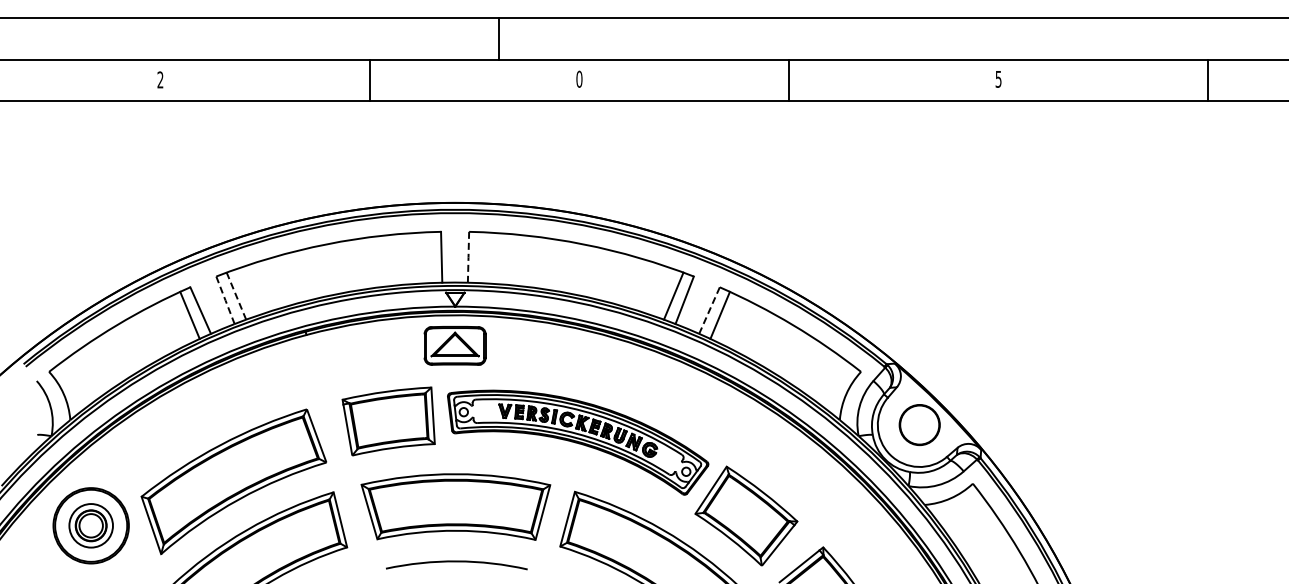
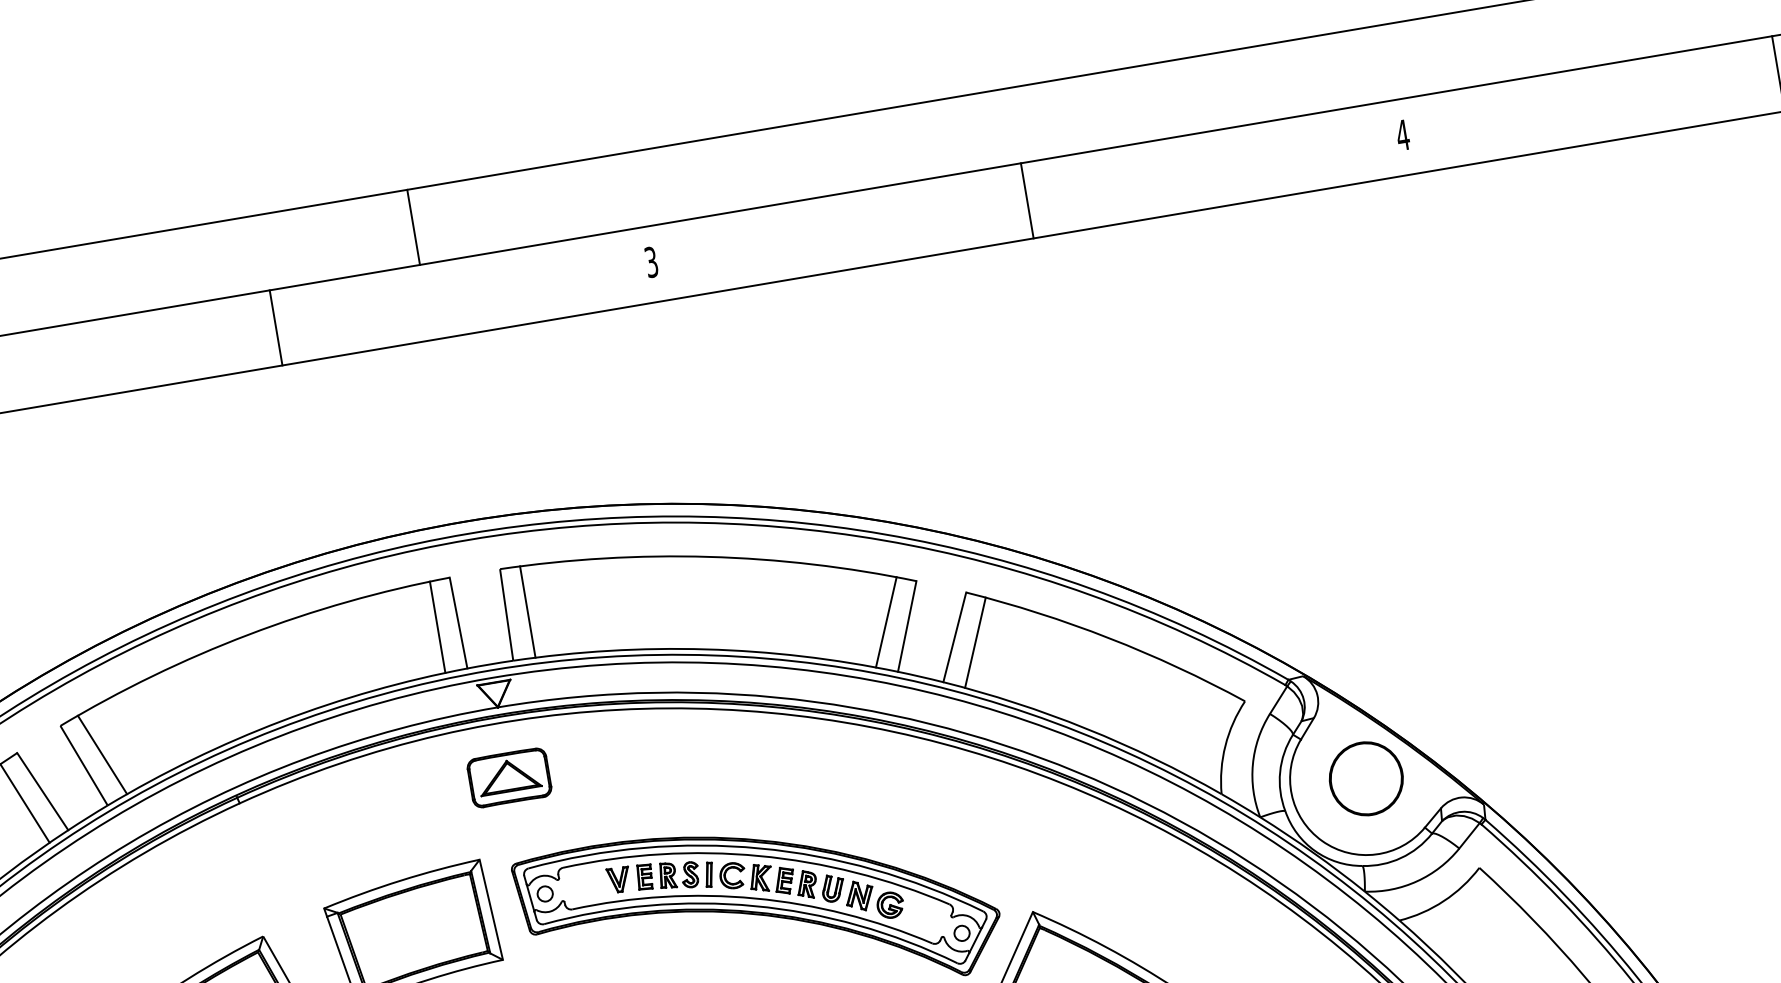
line: (498, 38) -> (413, 227), moved
text: (579, 78) -> (651, 260), 0 -> 3
text: (998, 79) -> (1402, 135), 5 -> 4
line: (429, 257) -> (436, 627), added
line: (468, 257) -> (506, 615), dashed -> solid
line: (480, 257) -> (528, 611), added
line: (236, 295) -> (102, 753), dashed -> solid
line: (225, 300) -> (84, 766), dashed -> solid
line: (709, 311) -> (955, 639), dashed -> solid
part: (454, 345) -> (508, 777), size x0.71

